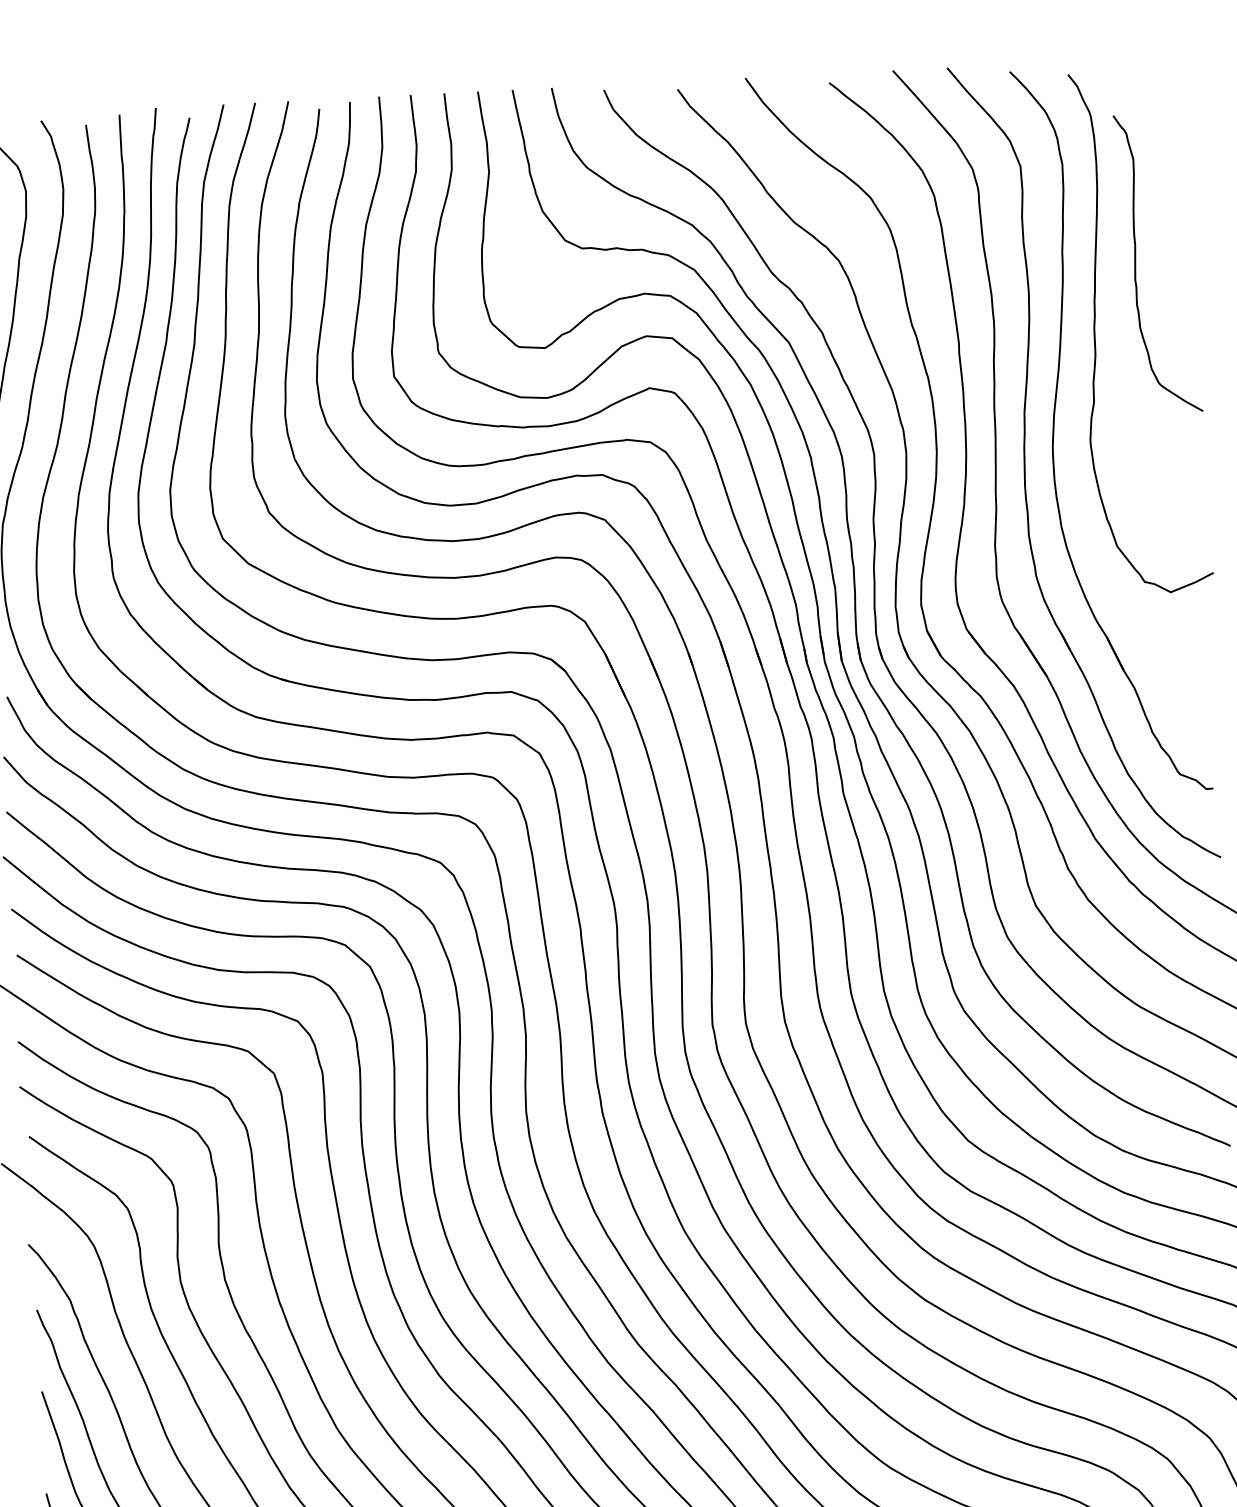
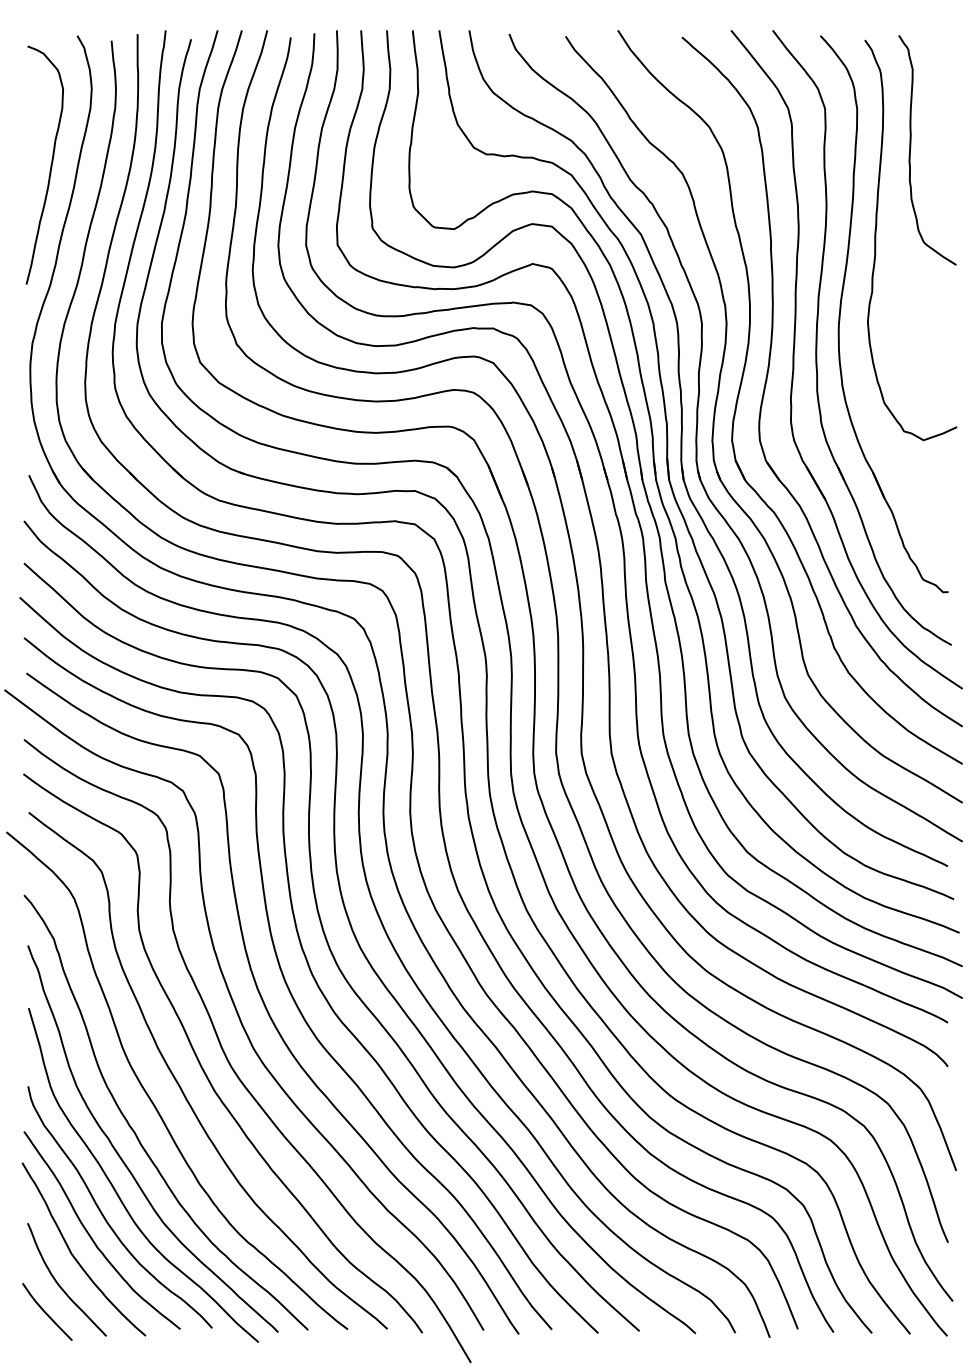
curve: (1136, 260) -> (911, 147), moved

